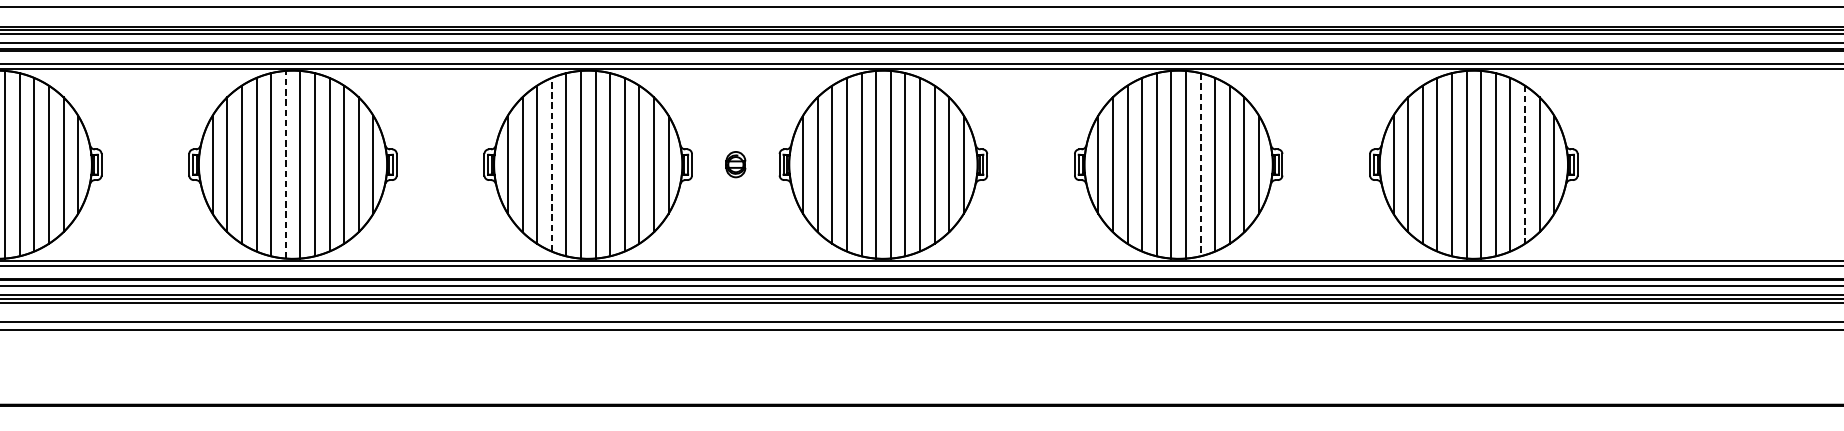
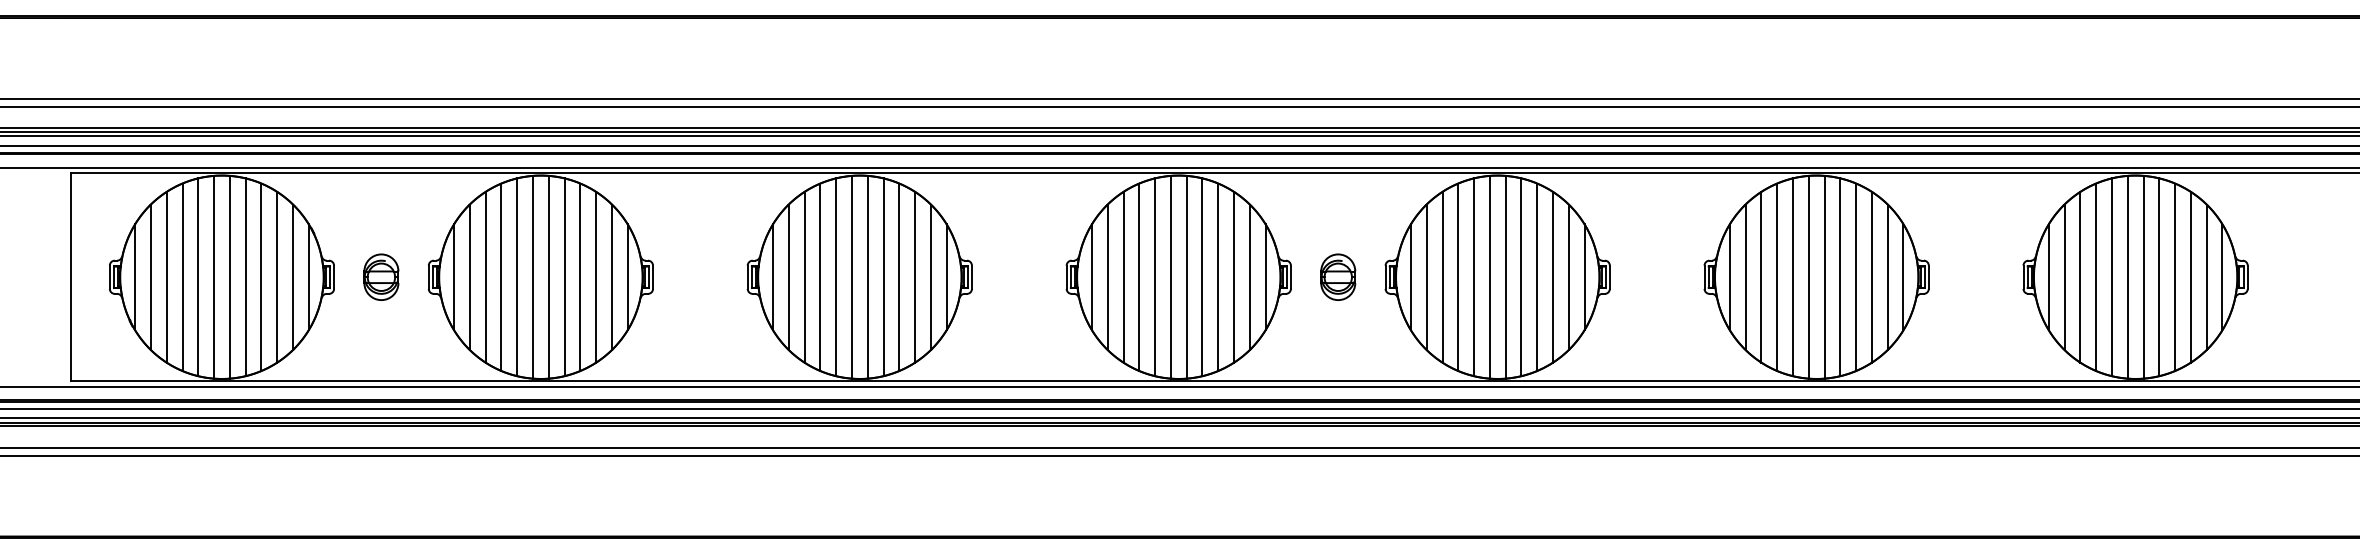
line: (285, 164) -> (851, 276), dashed -> solid
line: (551, 164) -> (1139, 277), dashed -> solid
part: (736, 164) -> (1338, 276), size x1.67
line: (1200, 164) -> (1840, 277), dashed -> solid
line: (1524, 164) -> (2190, 277), dashed -> solid

